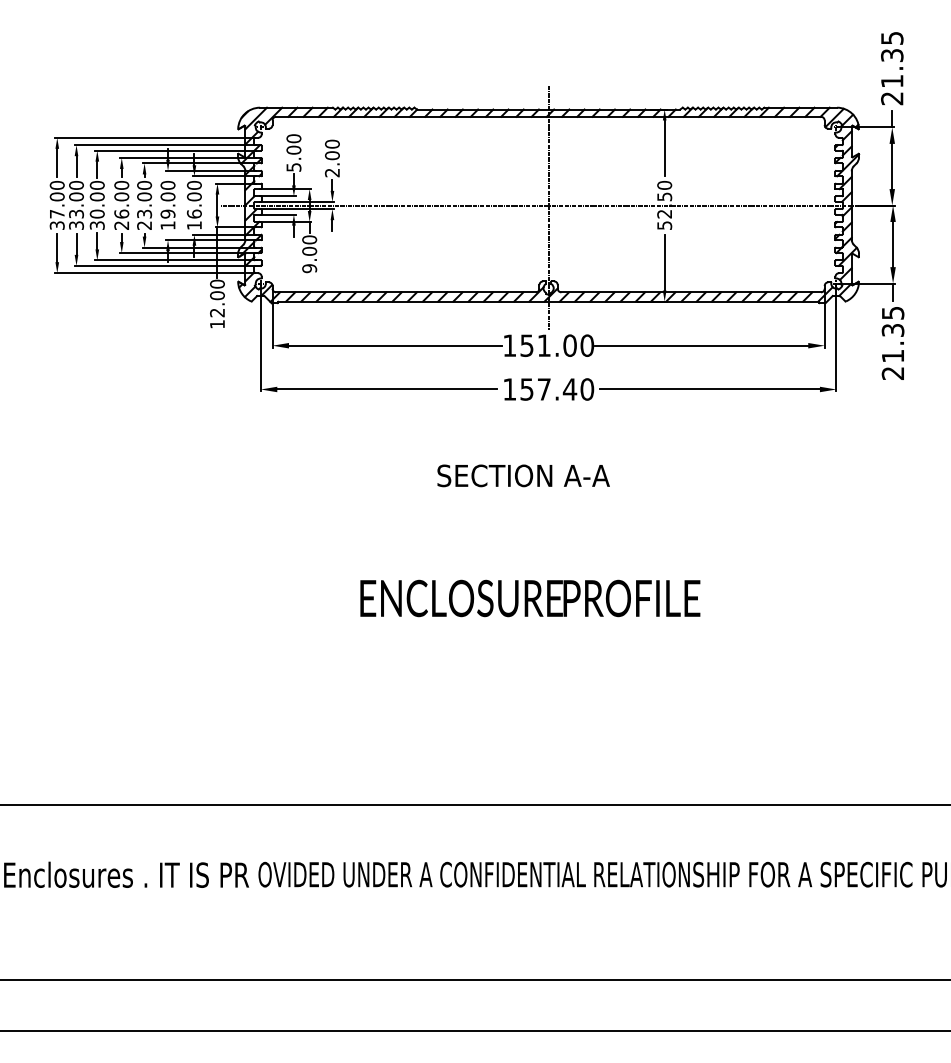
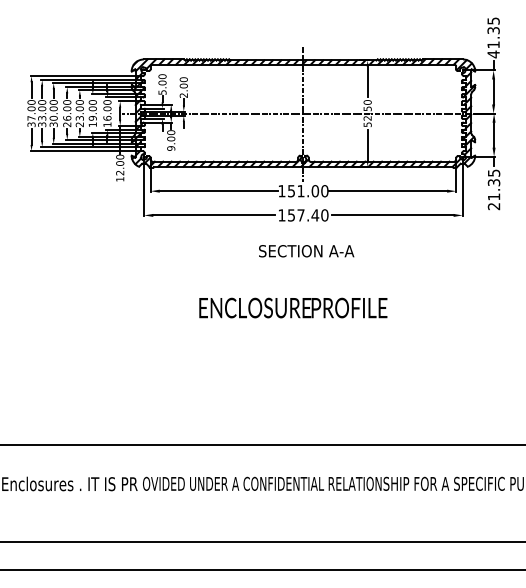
text: (892, 98) -> (493, 54), 21.35 -> 41.35
text: (523, 476) -> (306, 251), moved
text: (530, 597) -> (293, 307), moved

